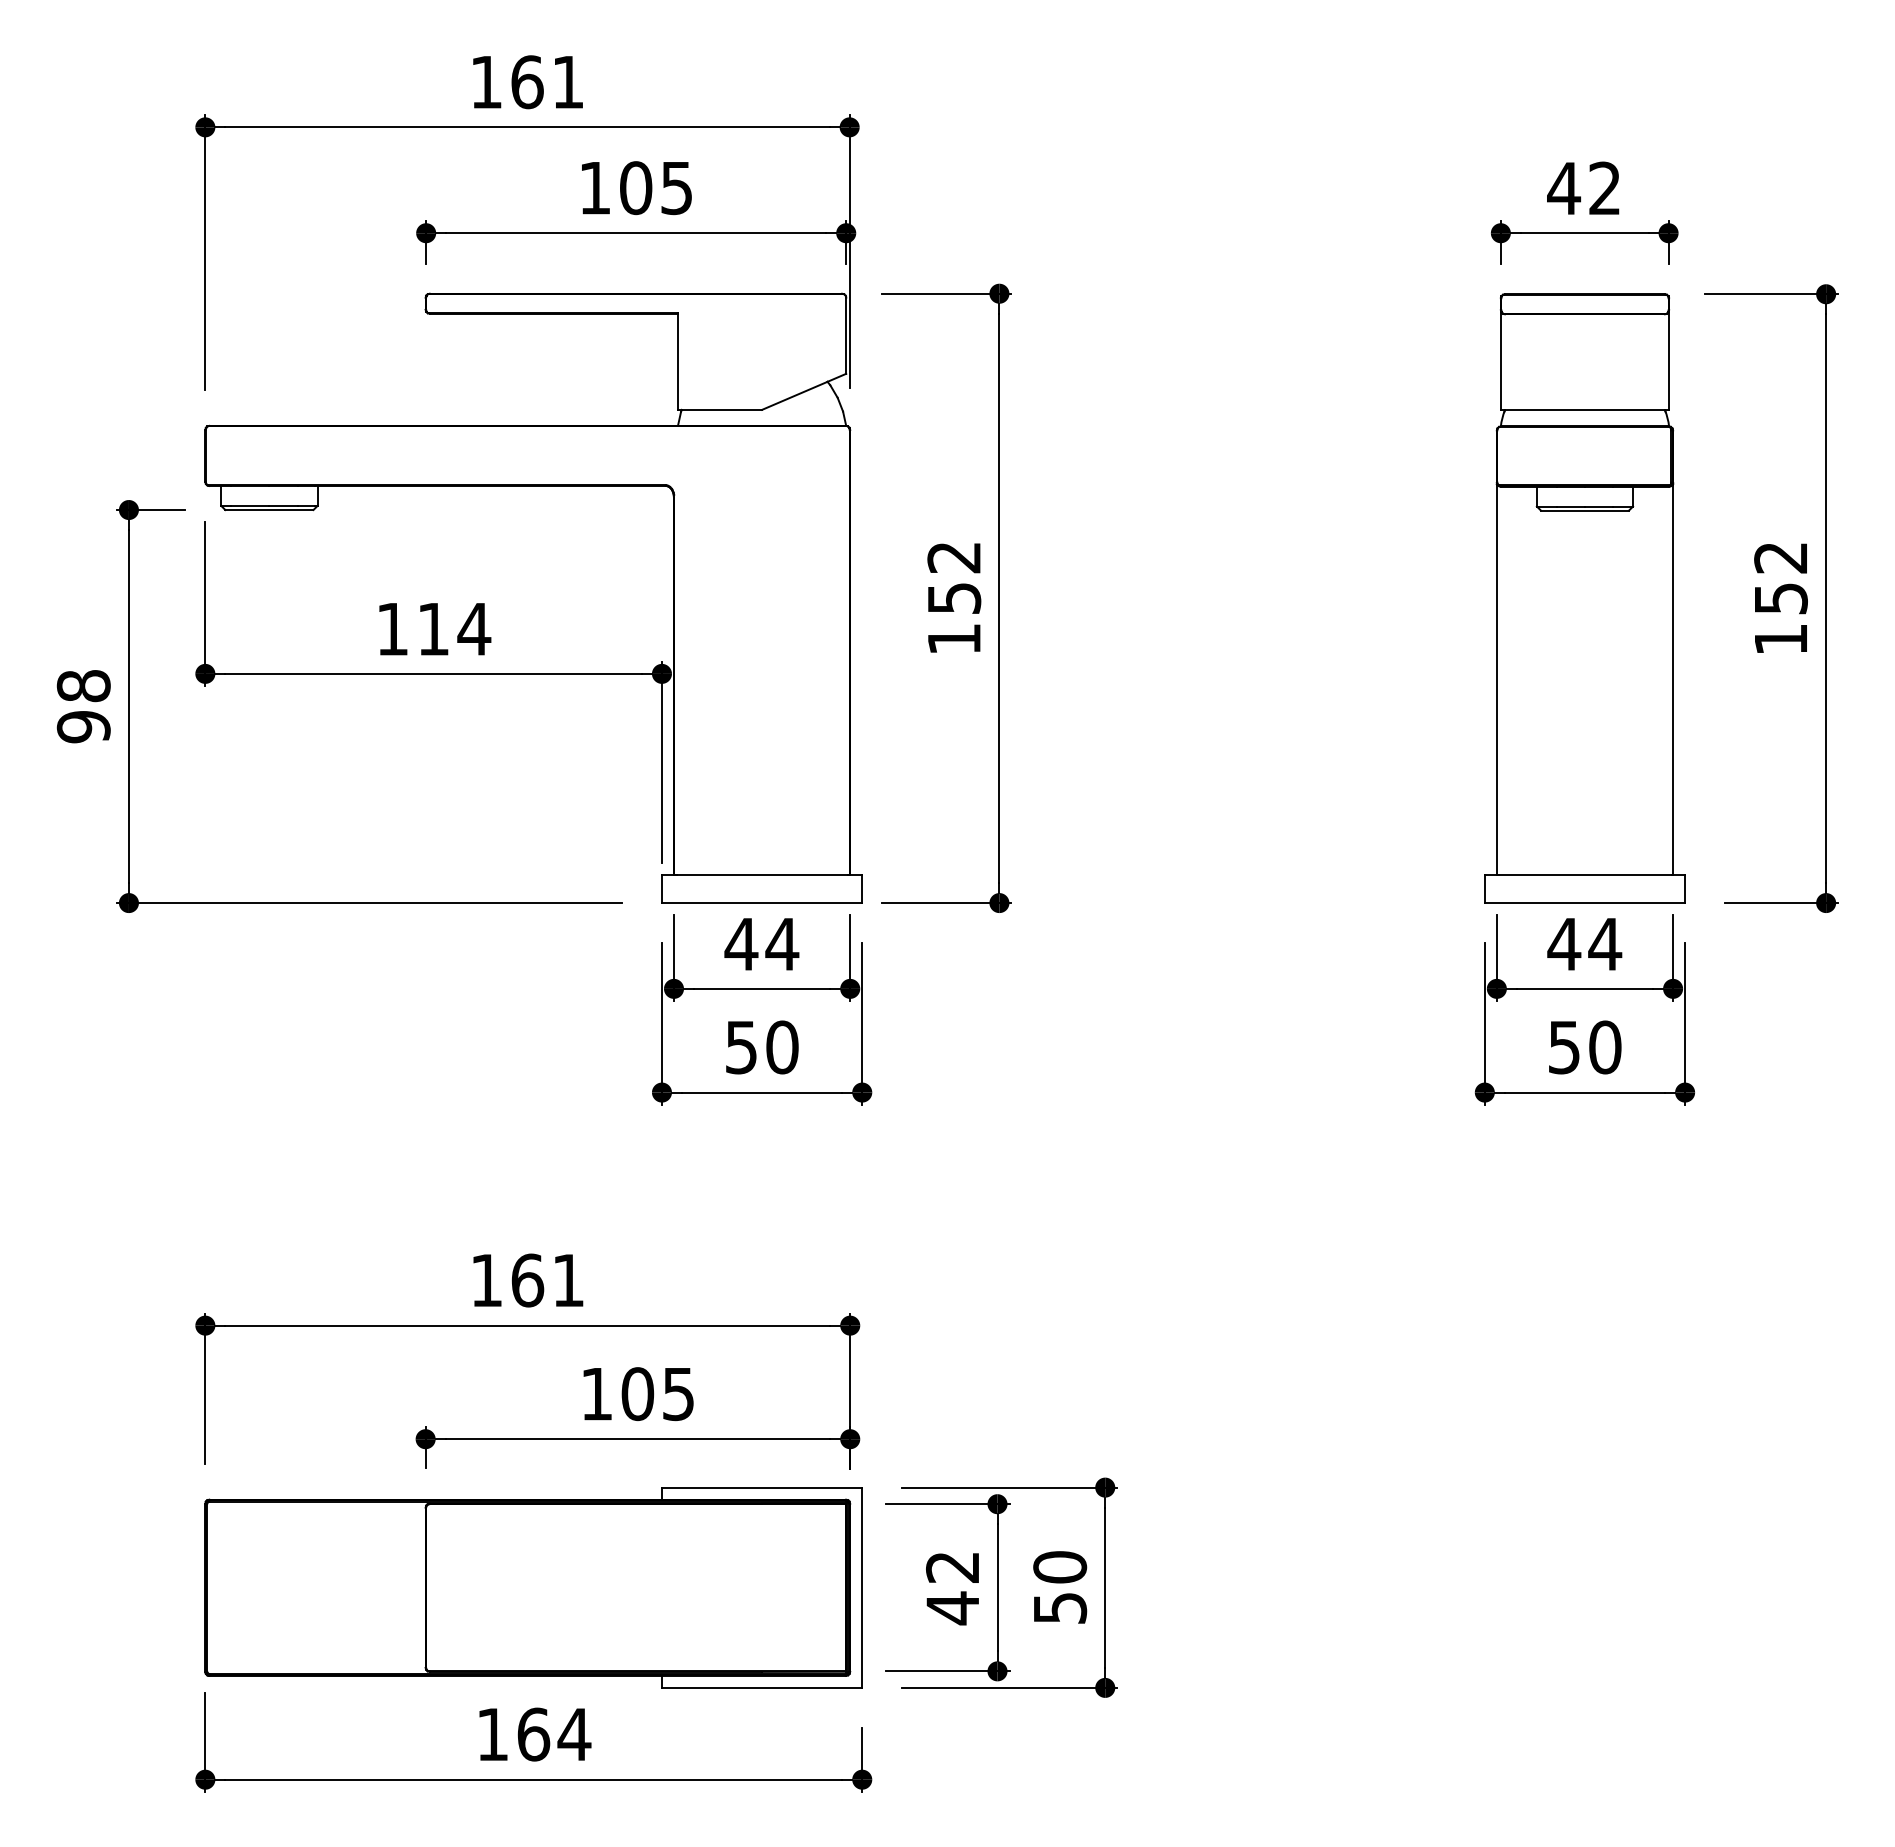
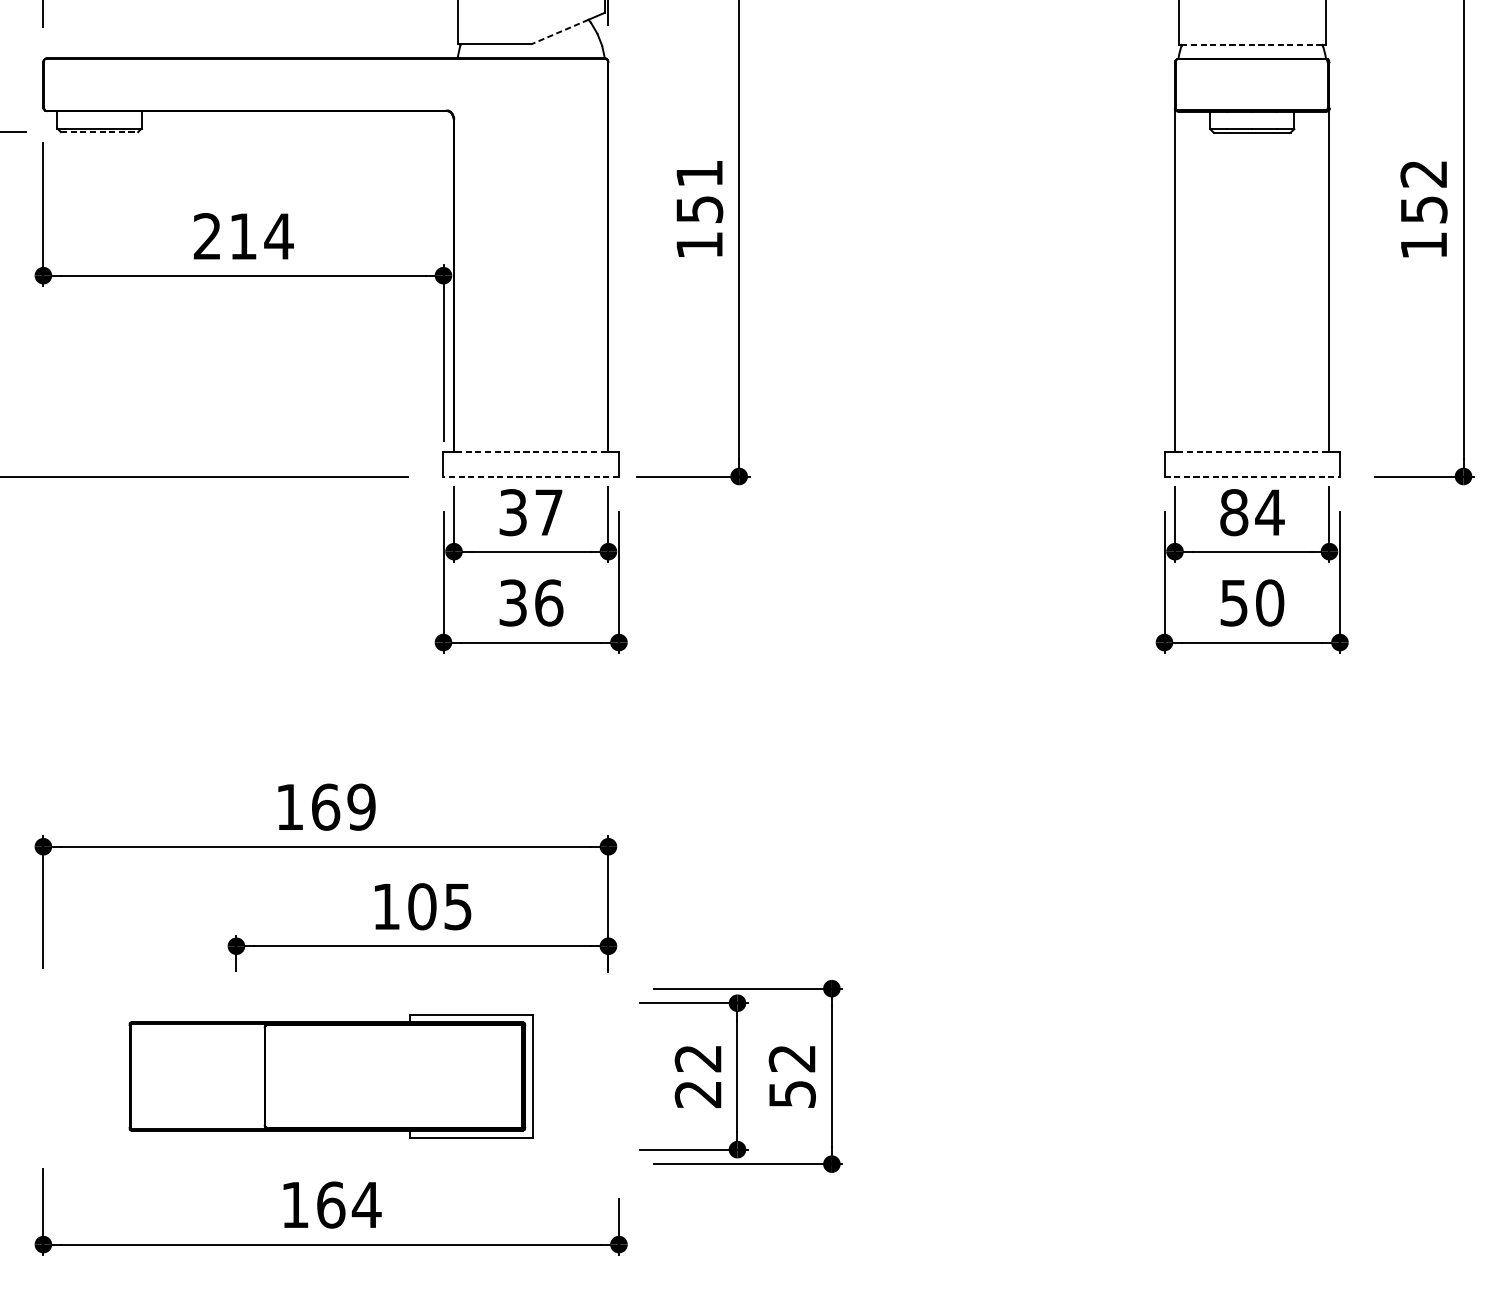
line: (794, 395) -> (559, 31), solid -> dashed
line: (1584, 410) -> (1251, 44), solid -> dashed
line: (269, 510) -> (99, 132), solid -> dashed
text: (953, 558) -> (698, 174), 152 -> 151
text: (392, 628) -> (207, 235), 114 -> 214
line: (762, 875) -> (531, 452), solid -> dashed
line: (1586, 875) -> (1253, 452), solid -> dashed
line: (761, 903) -> (530, 476), solid -> dashed
line: (1585, 903) -> (1252, 476), solid -> dashed
text: (761, 944) -> (530, 512), 44 -> 37
text: (1564, 944) -> (1234, 512), 44 -> 84
text: (762, 1047) -> (531, 603), 50 -> 36
text: (568, 1280) -> (361, 807), 161 -> 169
text: (1060, 1567) -> (792, 1058), 50 -> 52
part: (533, 1587) -> (330, 1076), size x0.7
text: (952, 1608) -> (698, 1094), 42 -> 22

